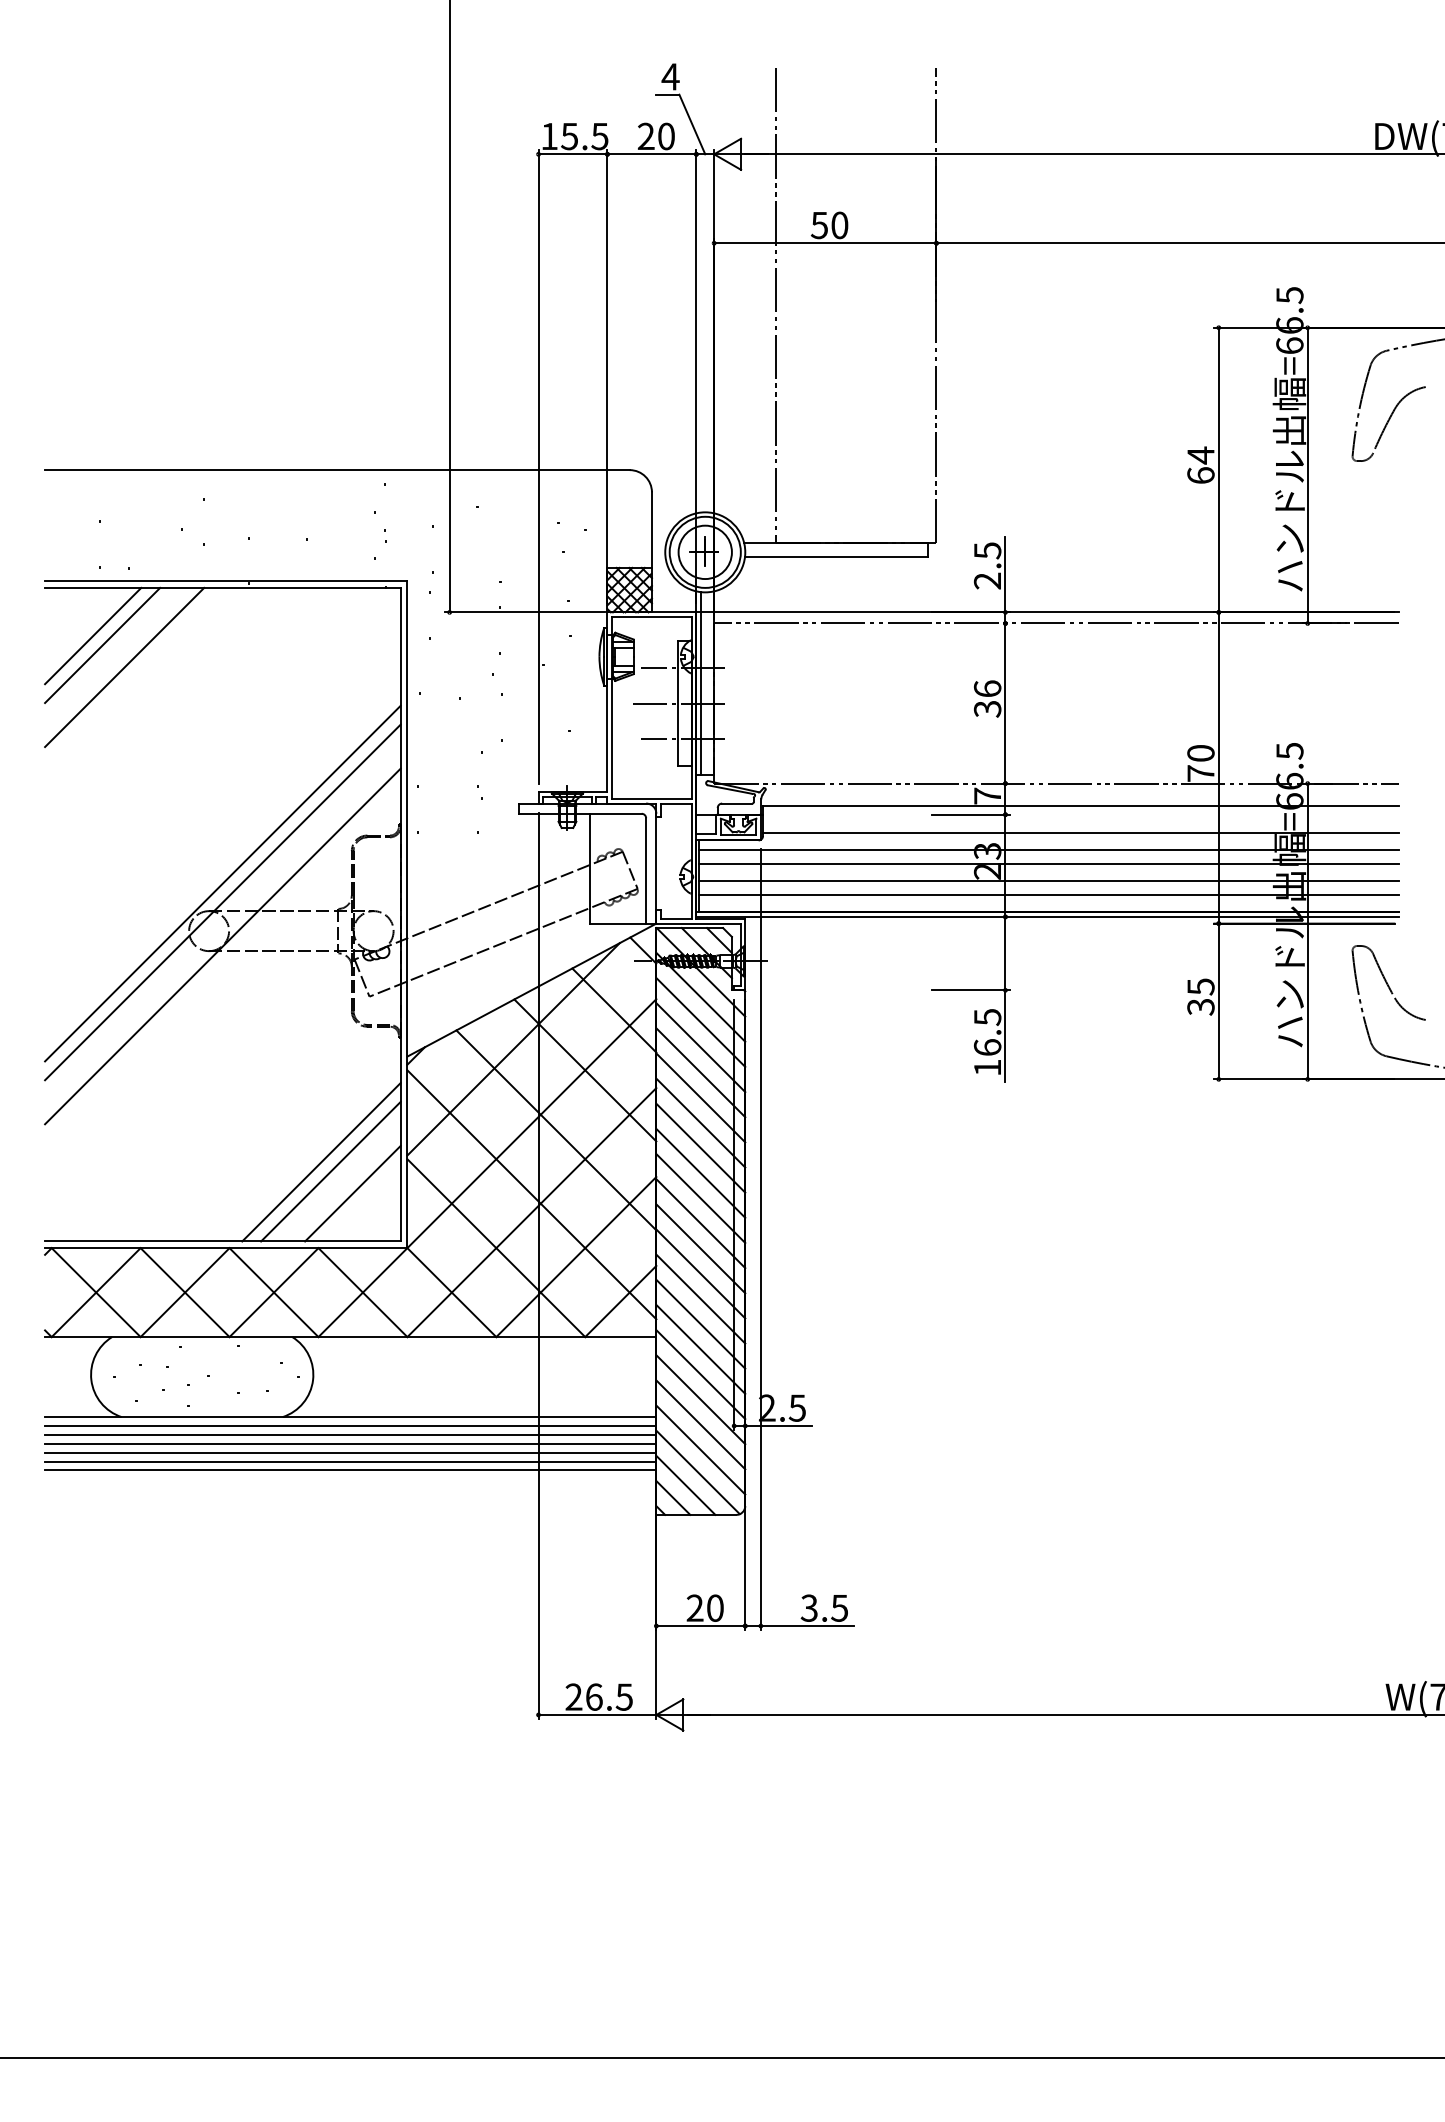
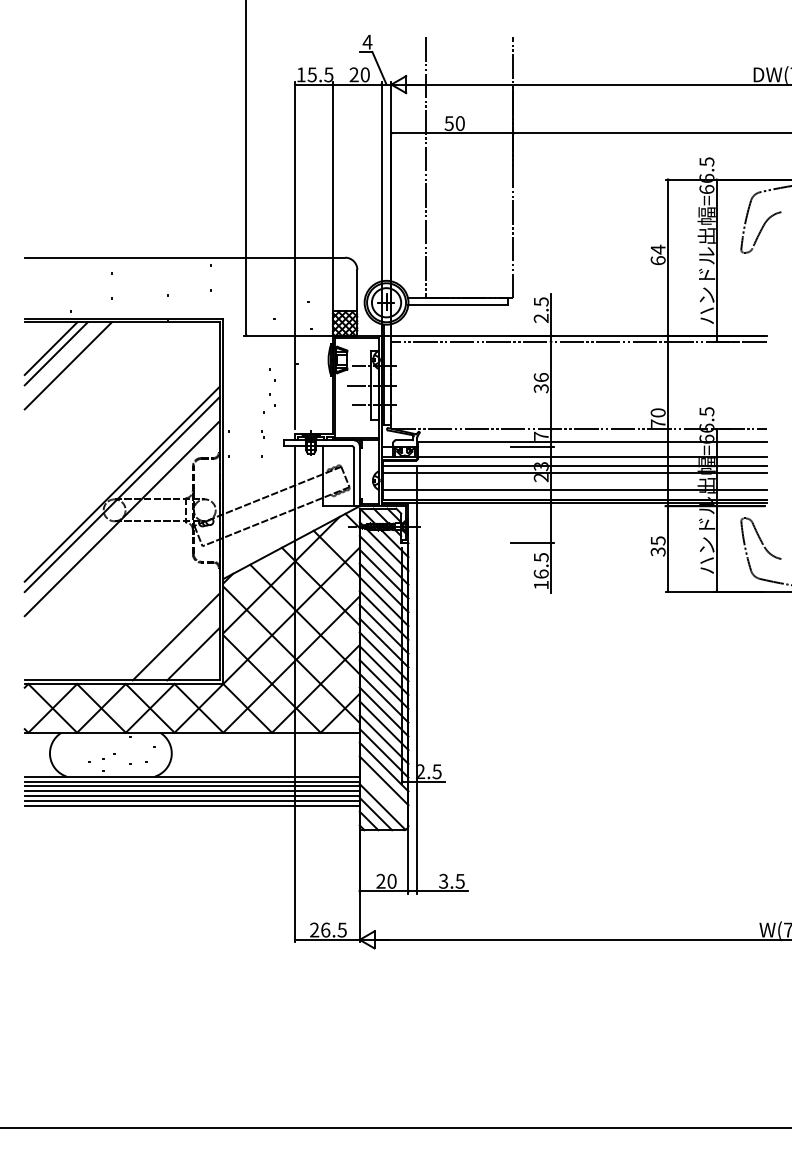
line: (1048, 882) -> (574, 483), removed
line: (331, 1170) -> (181, 641), removed
line: (699, 1449) -> (383, 794), removed

